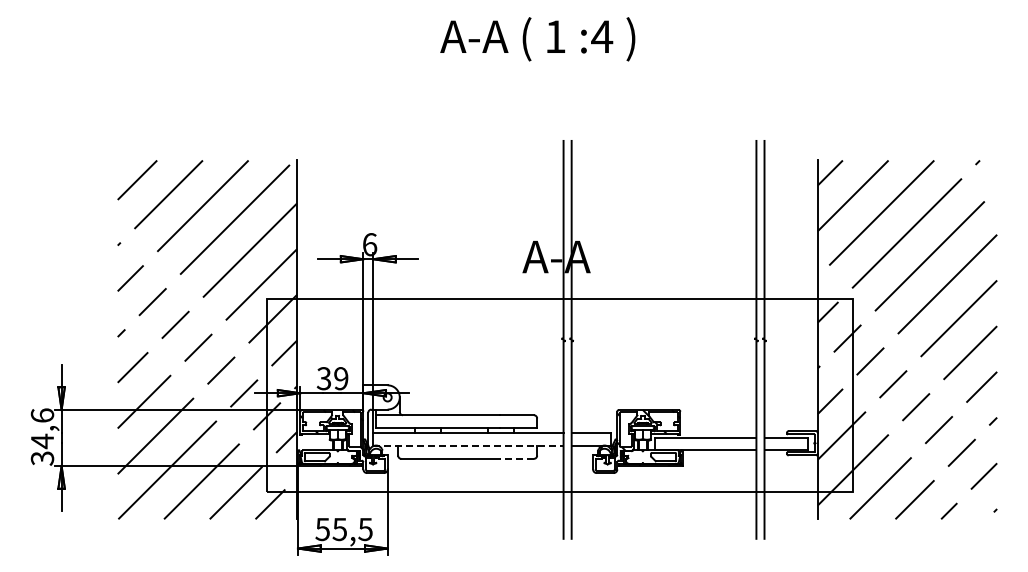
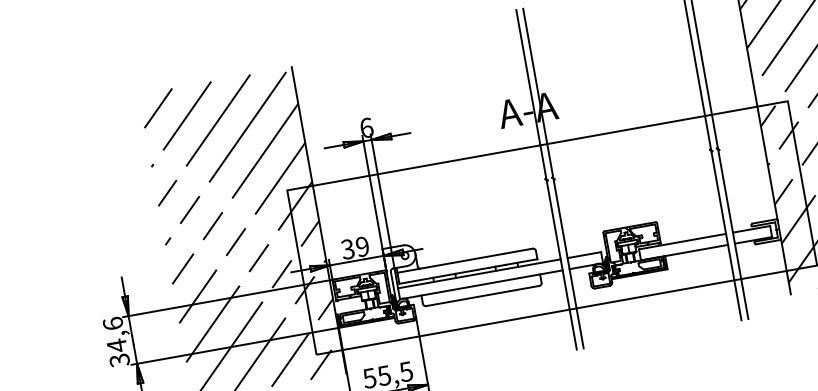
line: (468, 445) -> (481, 284), dashed -> solid
line: (516, 458) -> (524, 288), dashed -> solid

